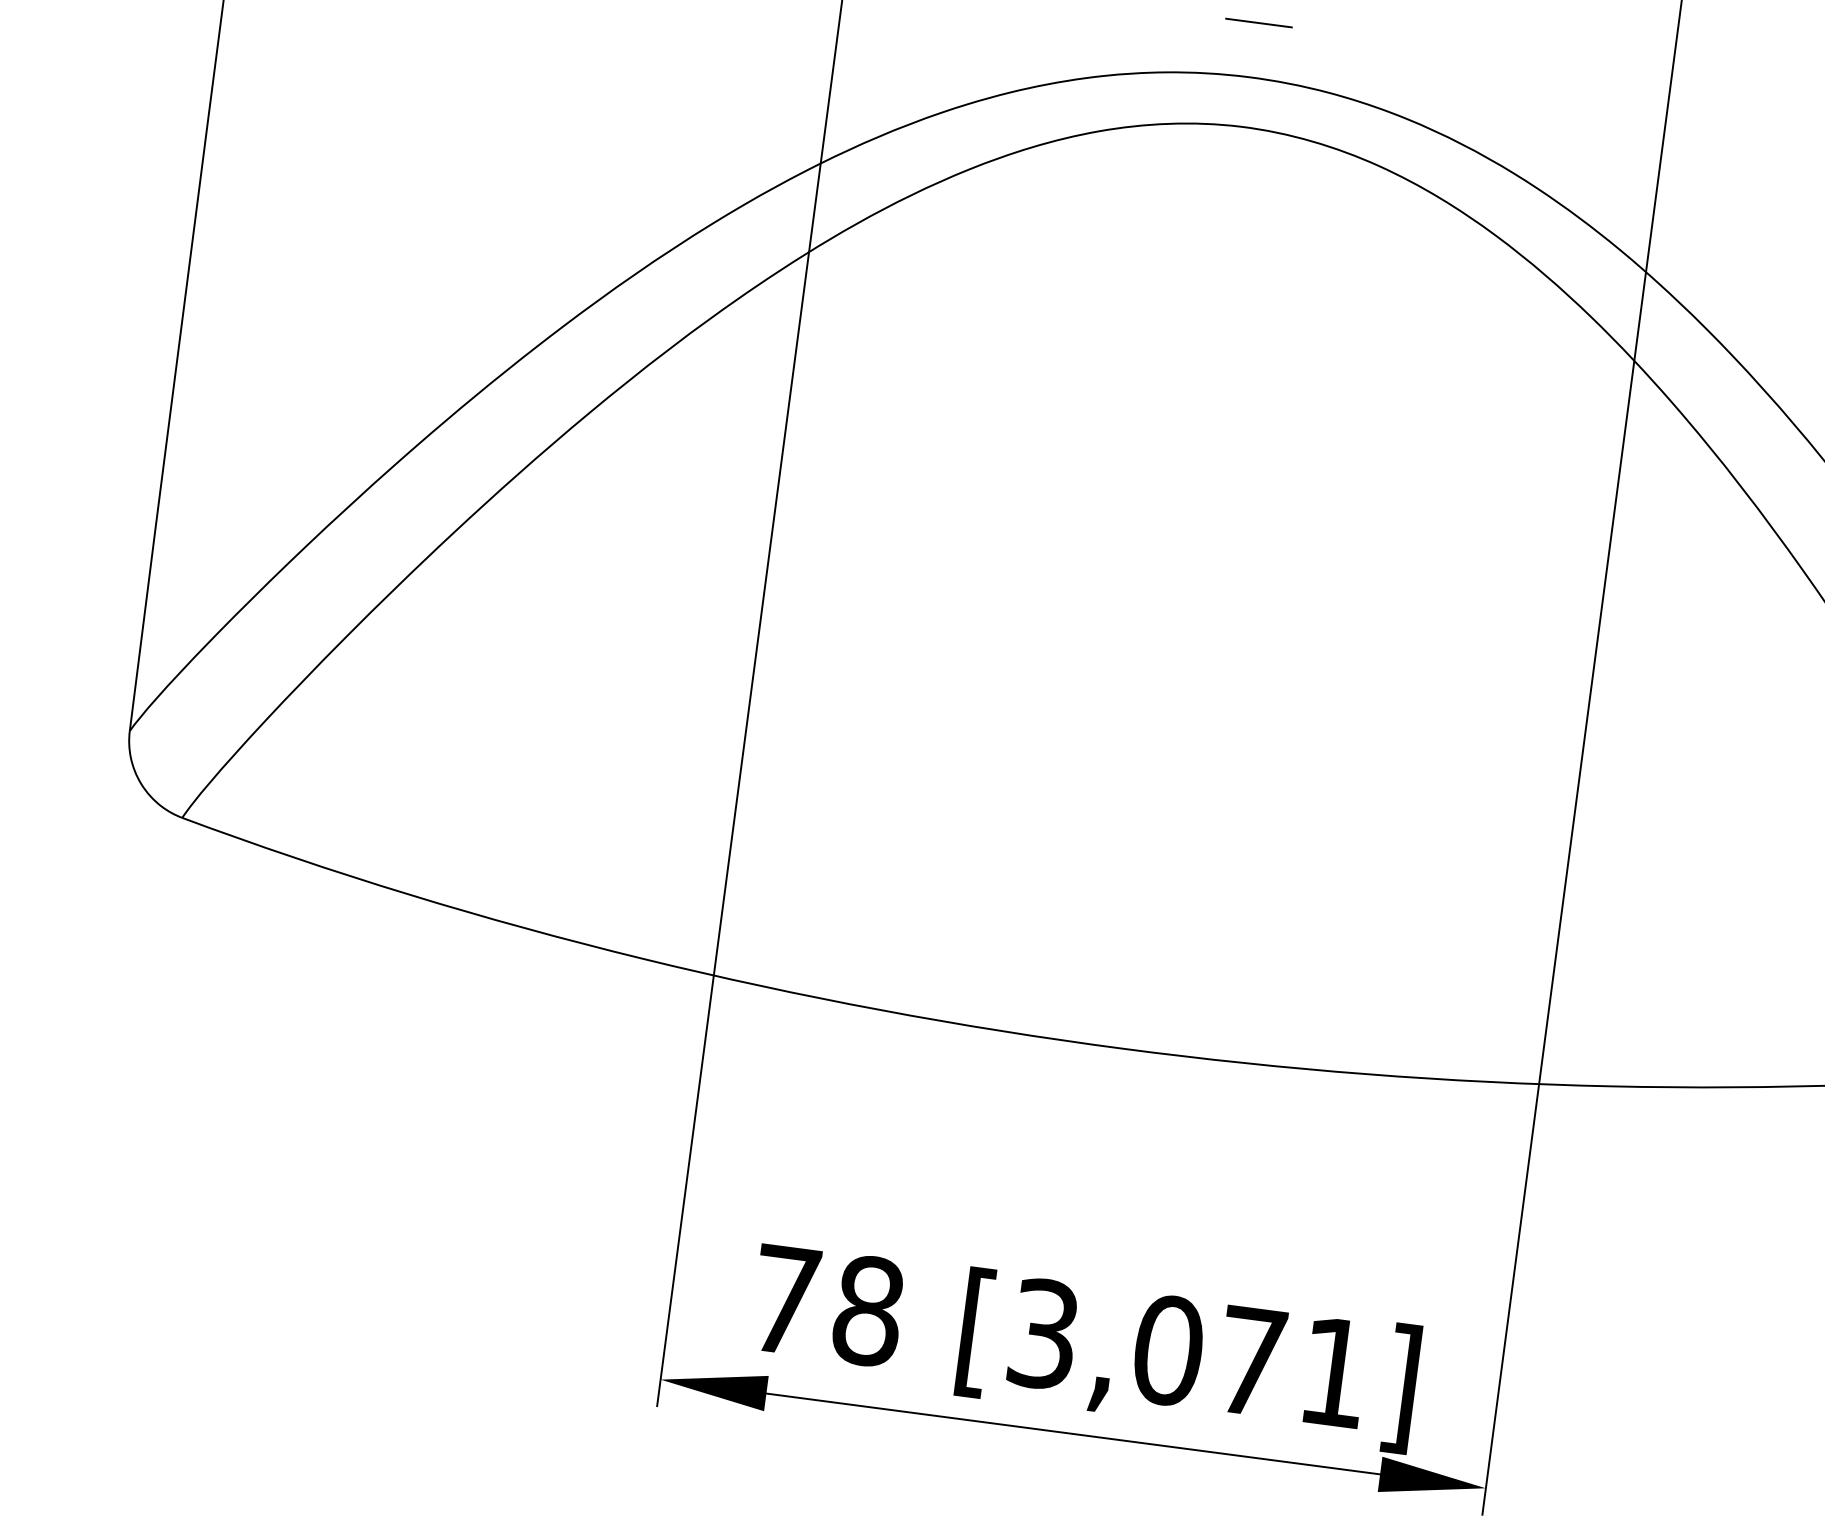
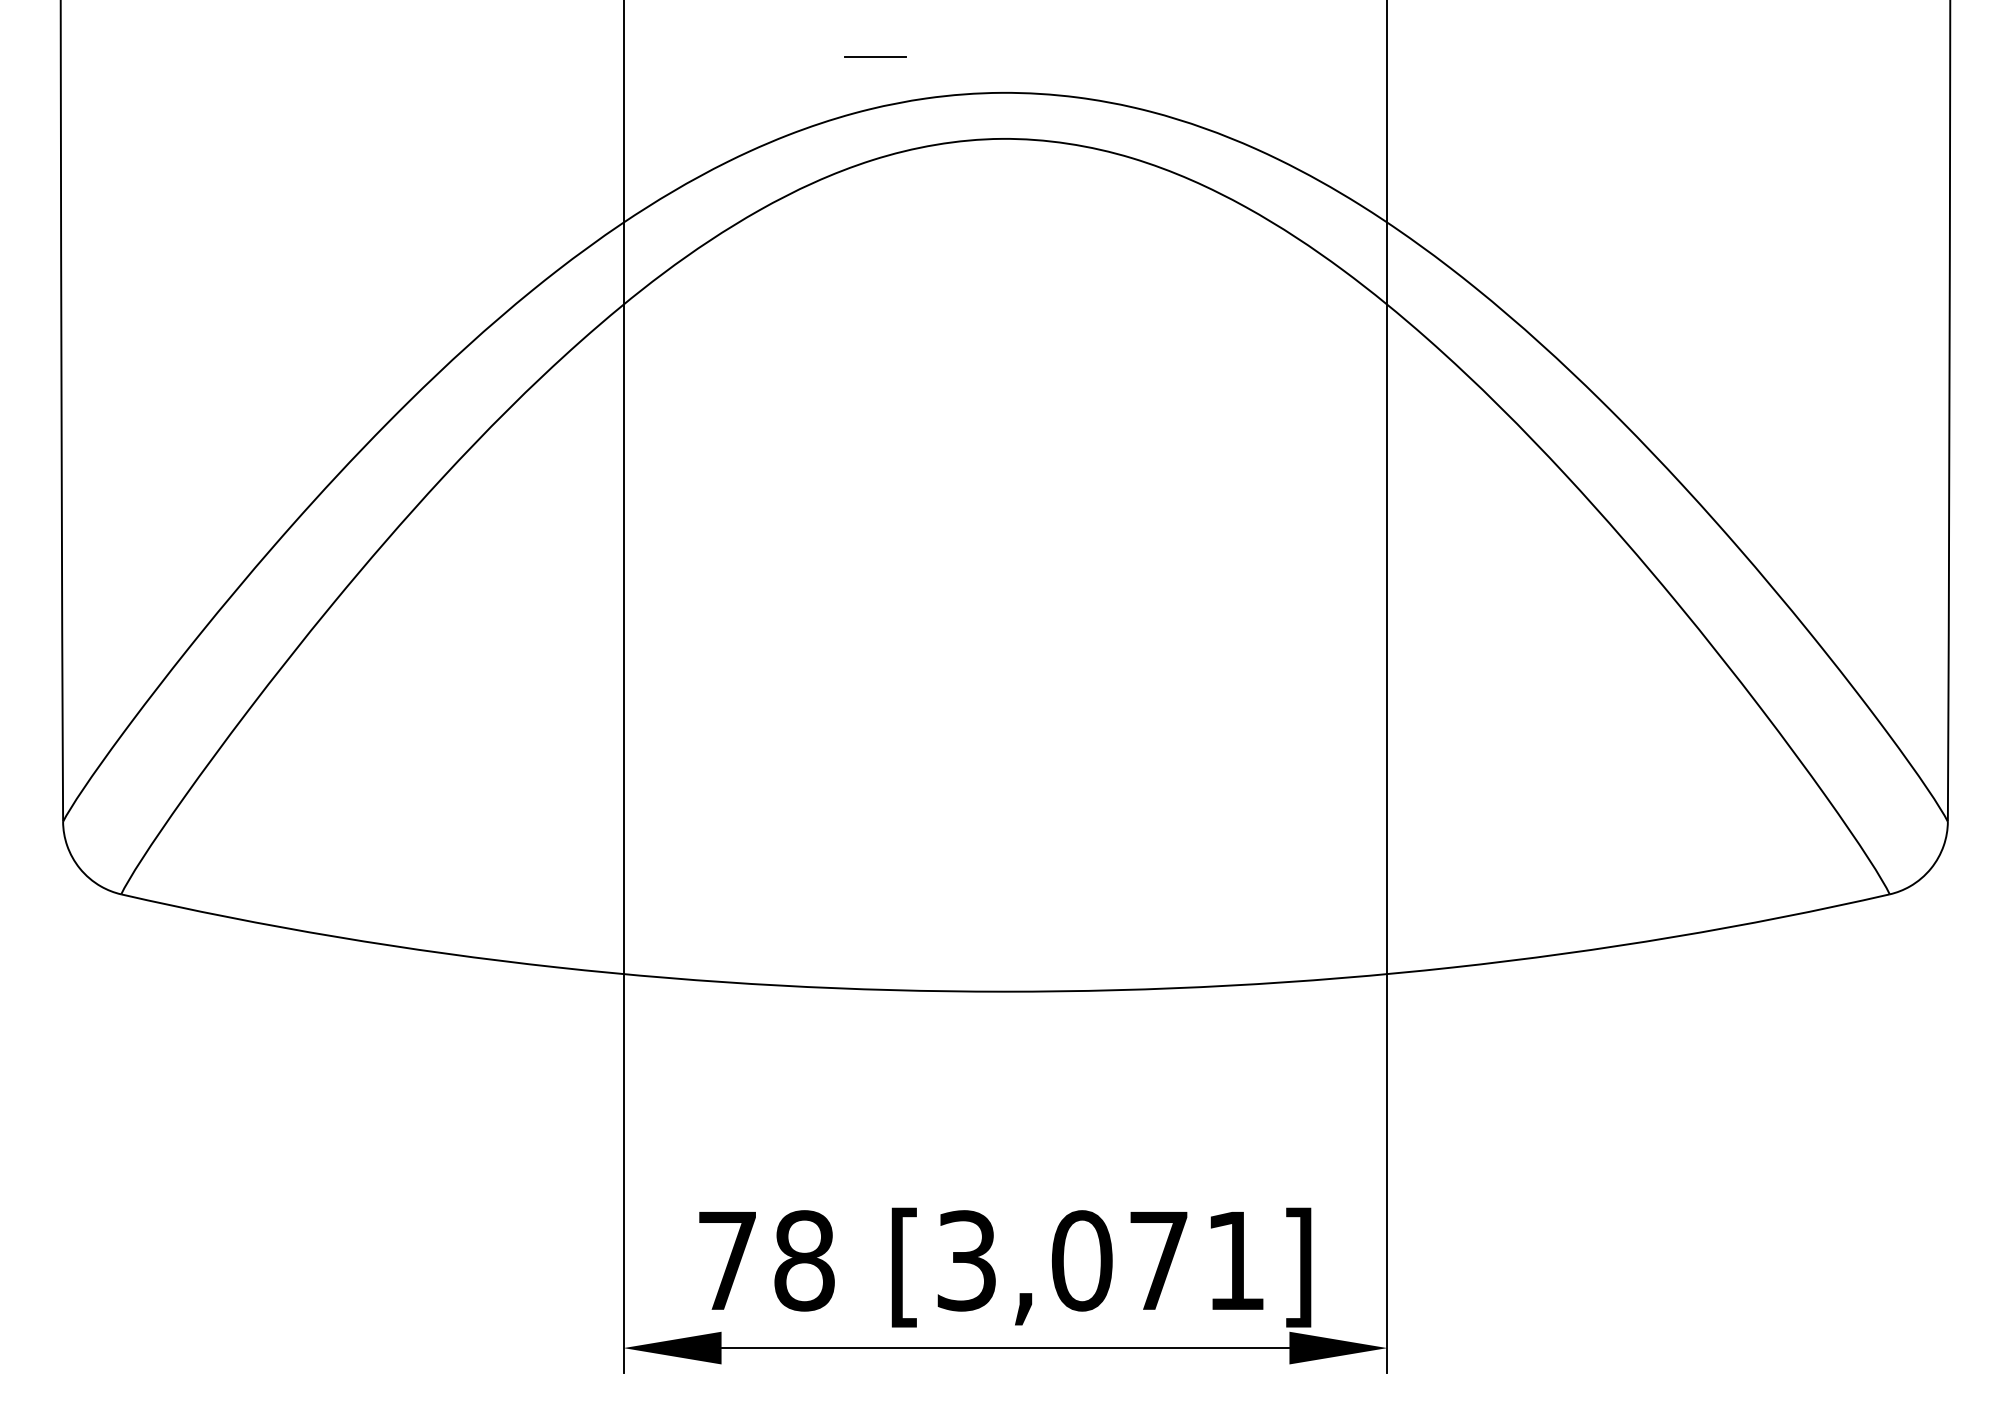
line: (1259, 22) -> (875, 56), moved

